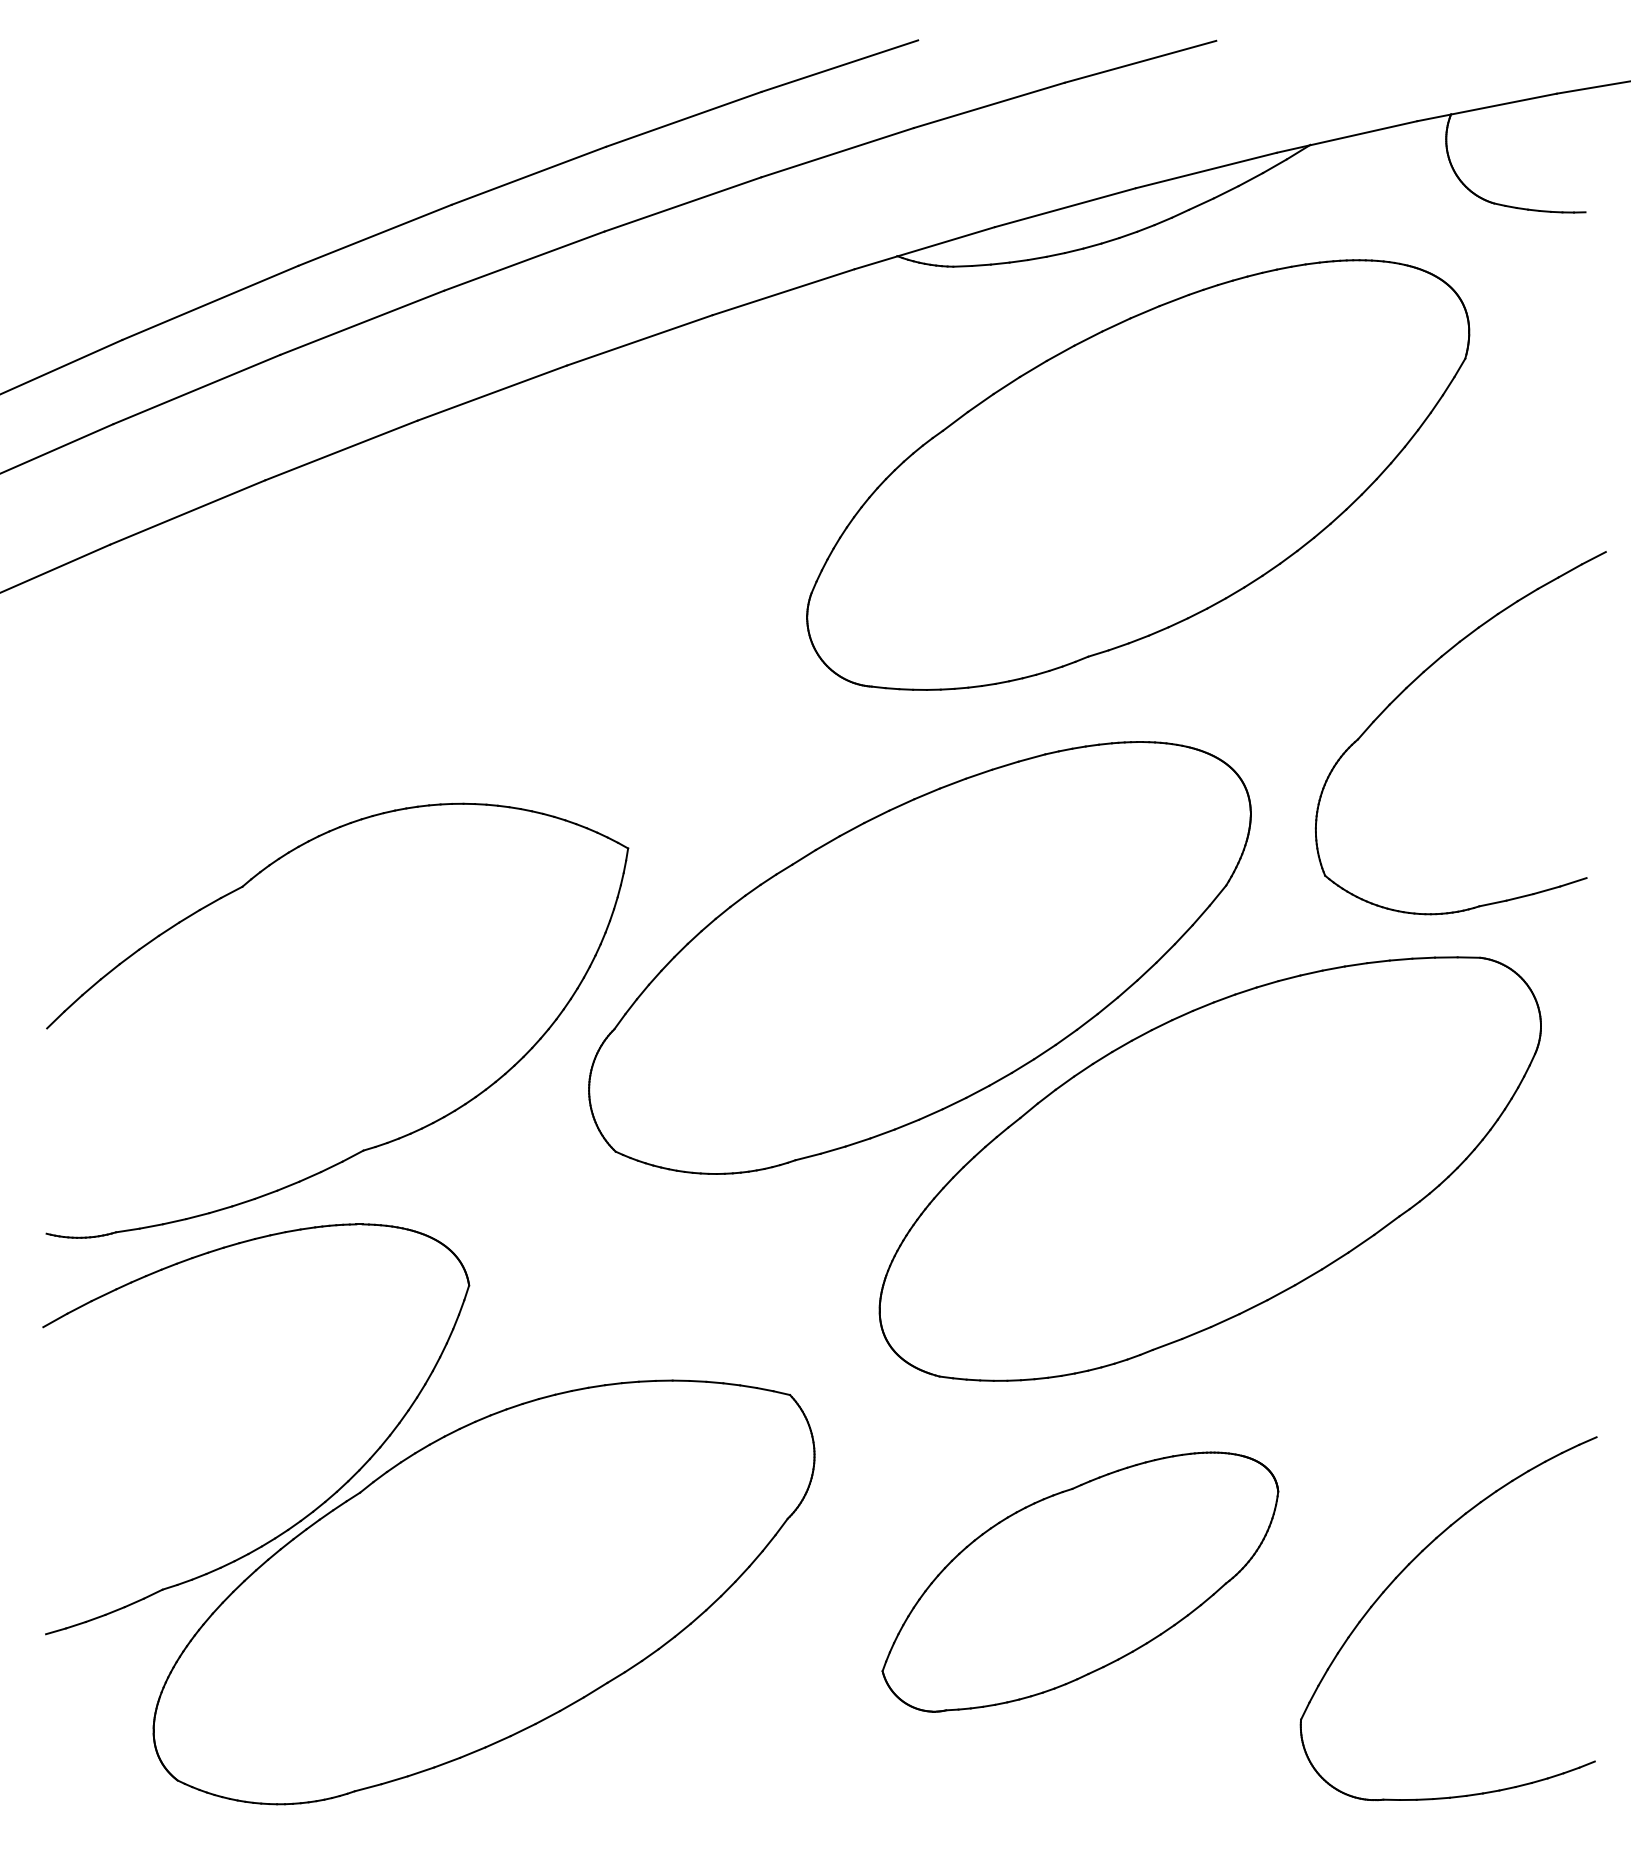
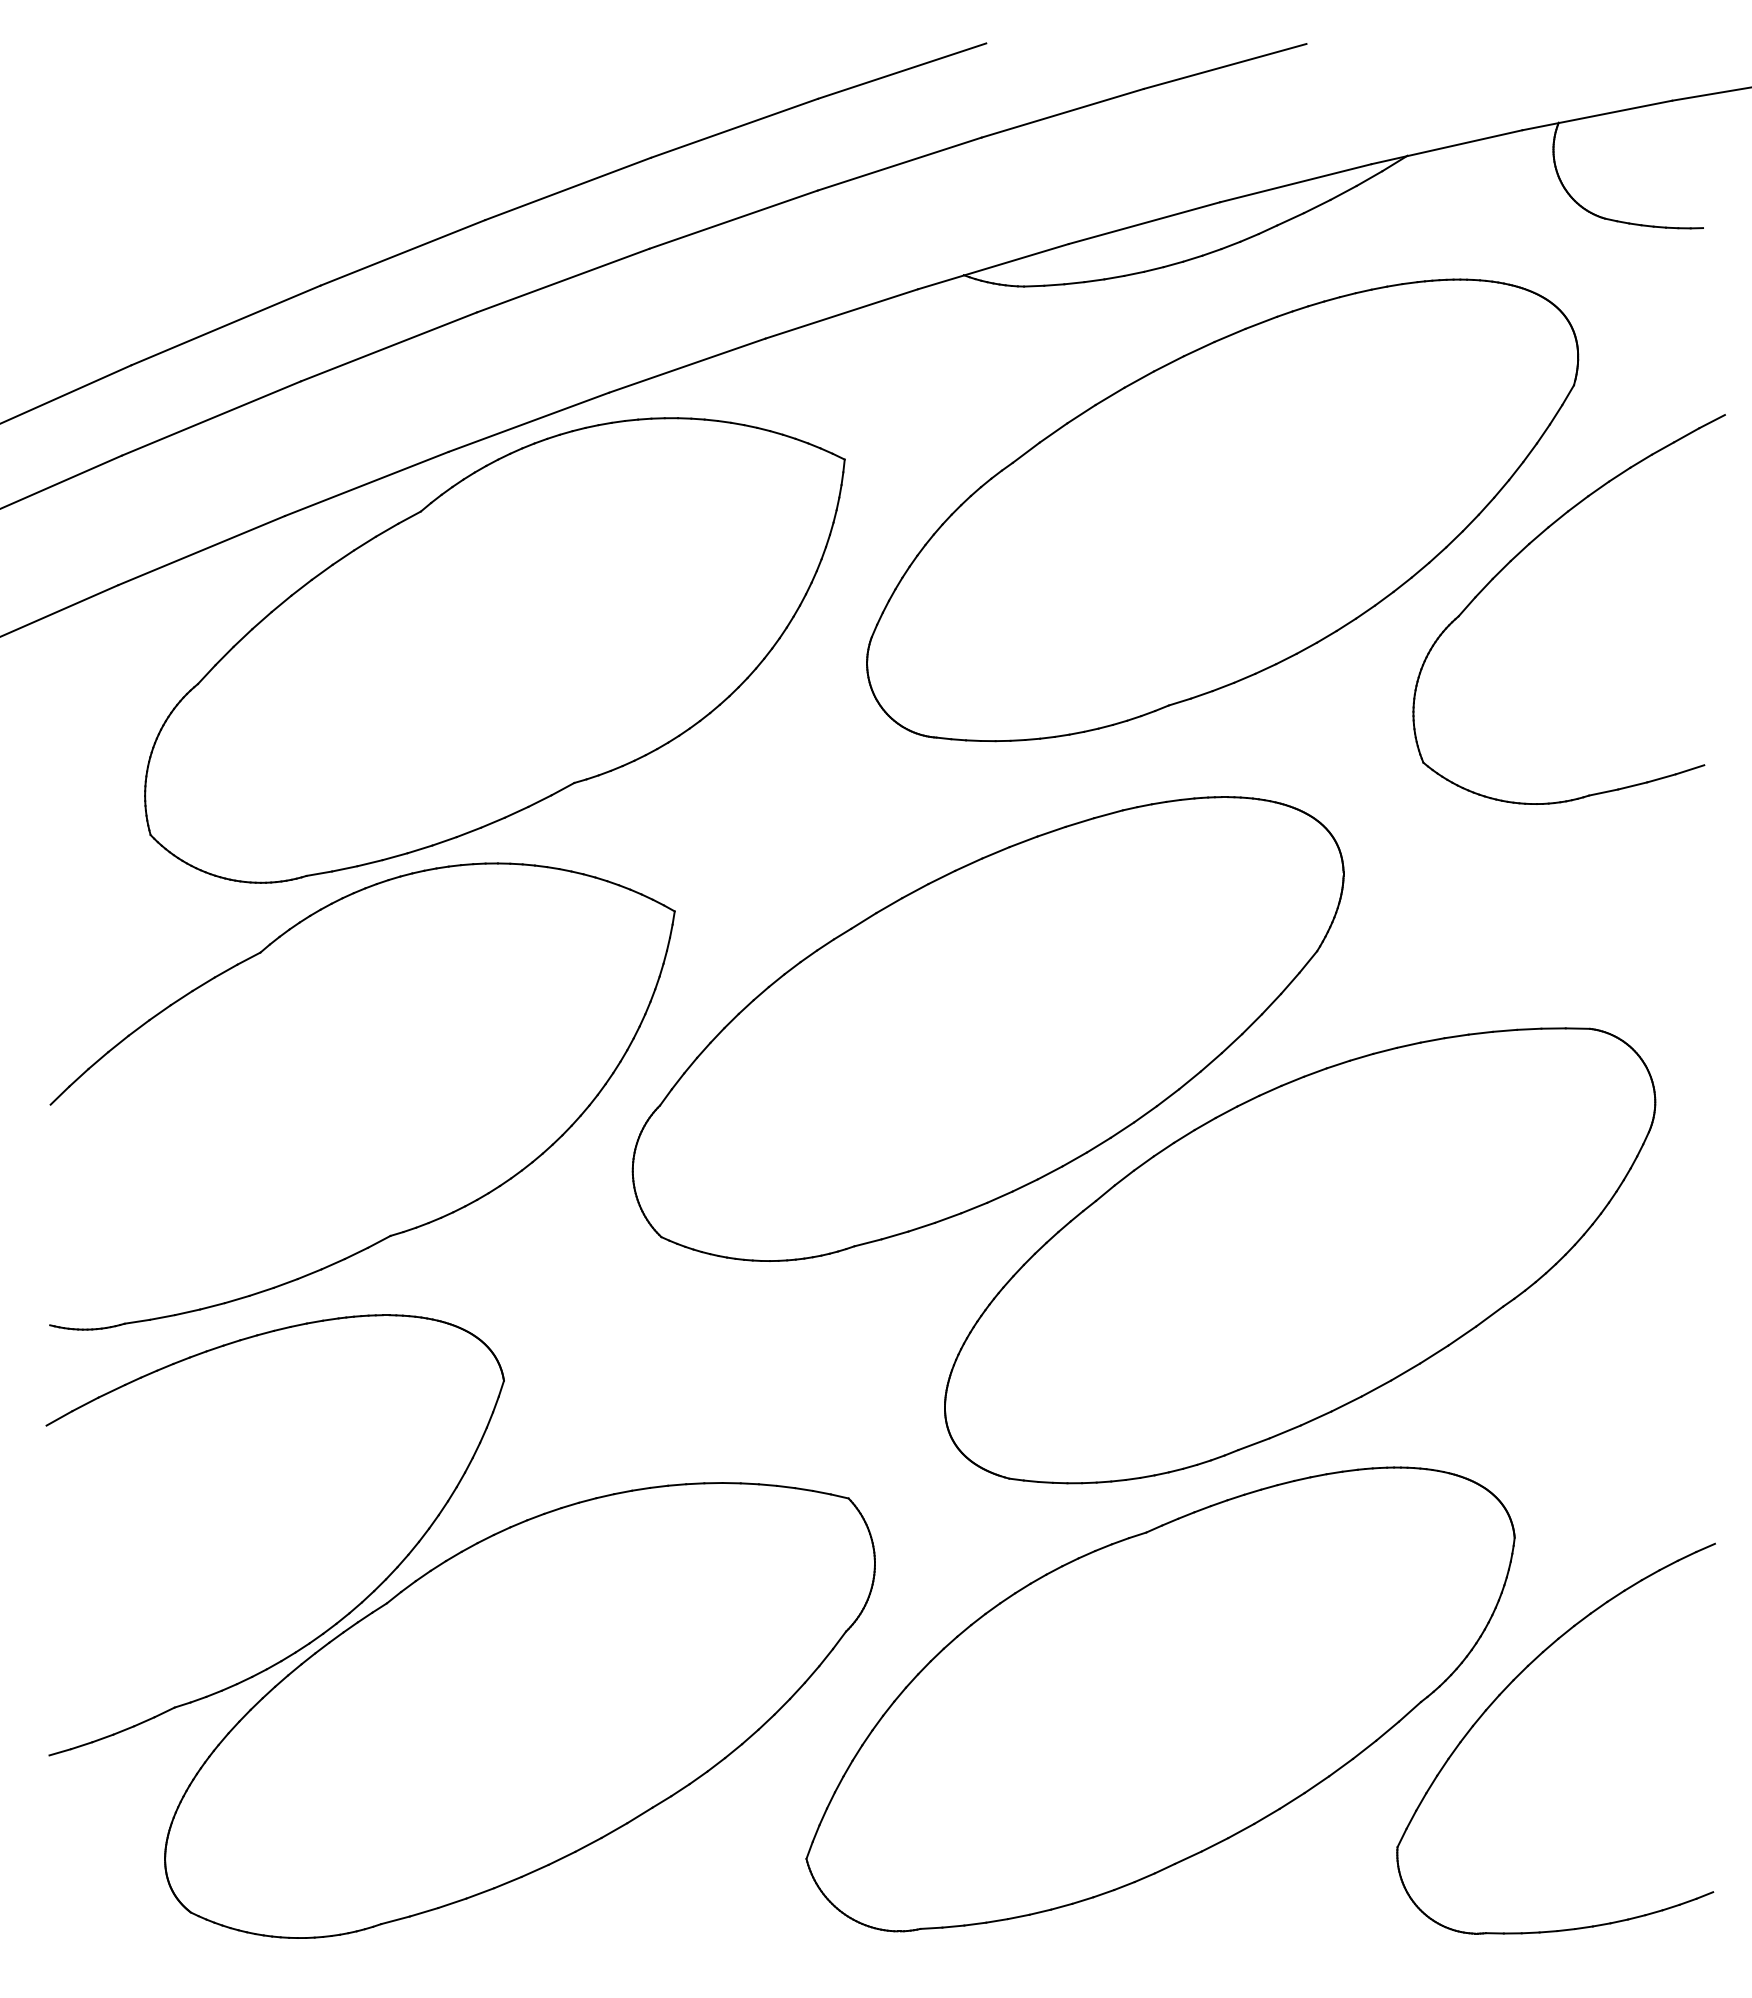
part: (460, 605) -> (494, 650), added
part: (1411, 684) -> (1516, 557), moved
part: (1080, 1582) -> (1160, 1699), size x1.67

